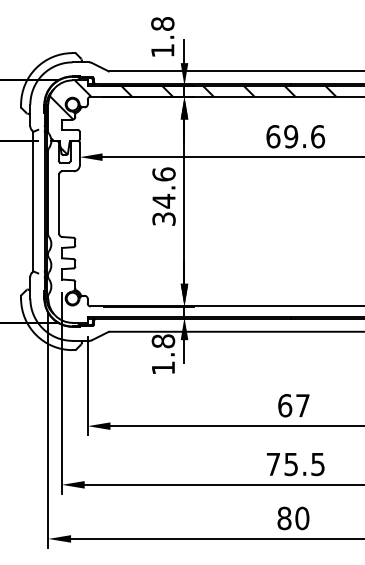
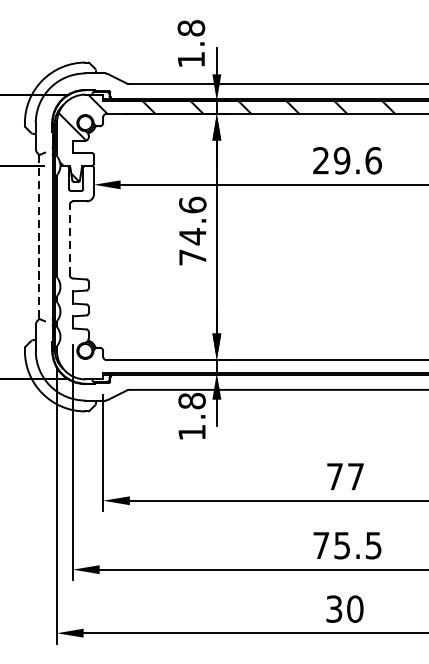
text: (273, 136) -> (321, 160), 69.6 -> 29.6
line: (33, 201) -> (39, 236), solid -> dashed
line: (59, 204) -> (70, 240), solid -> dashed
text: (163, 218) -> (192, 256), 34.6 -> 74.6
text: (285, 405) -> (335, 476), 67 -> 77
text: (284, 518) -> (334, 609), 80 -> 30

